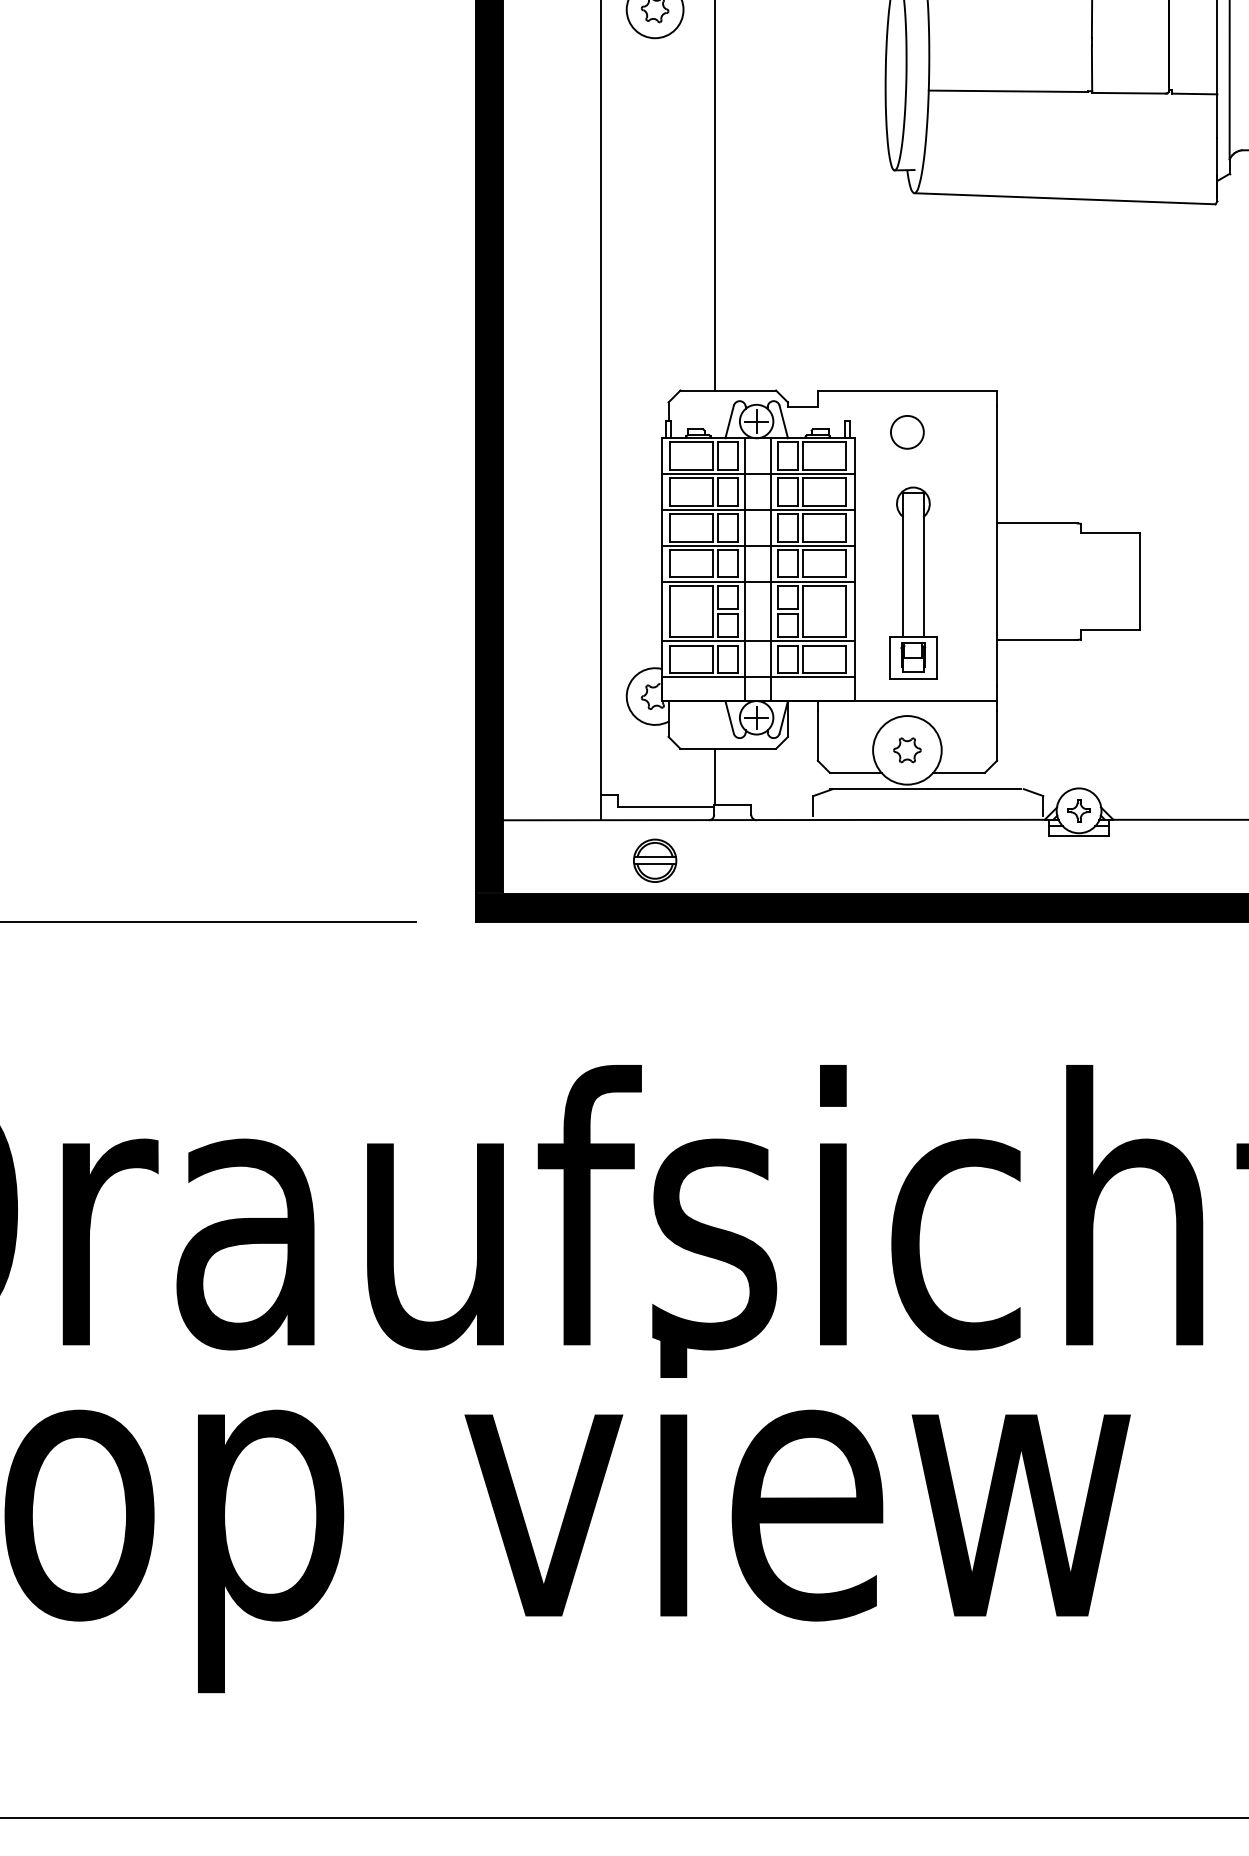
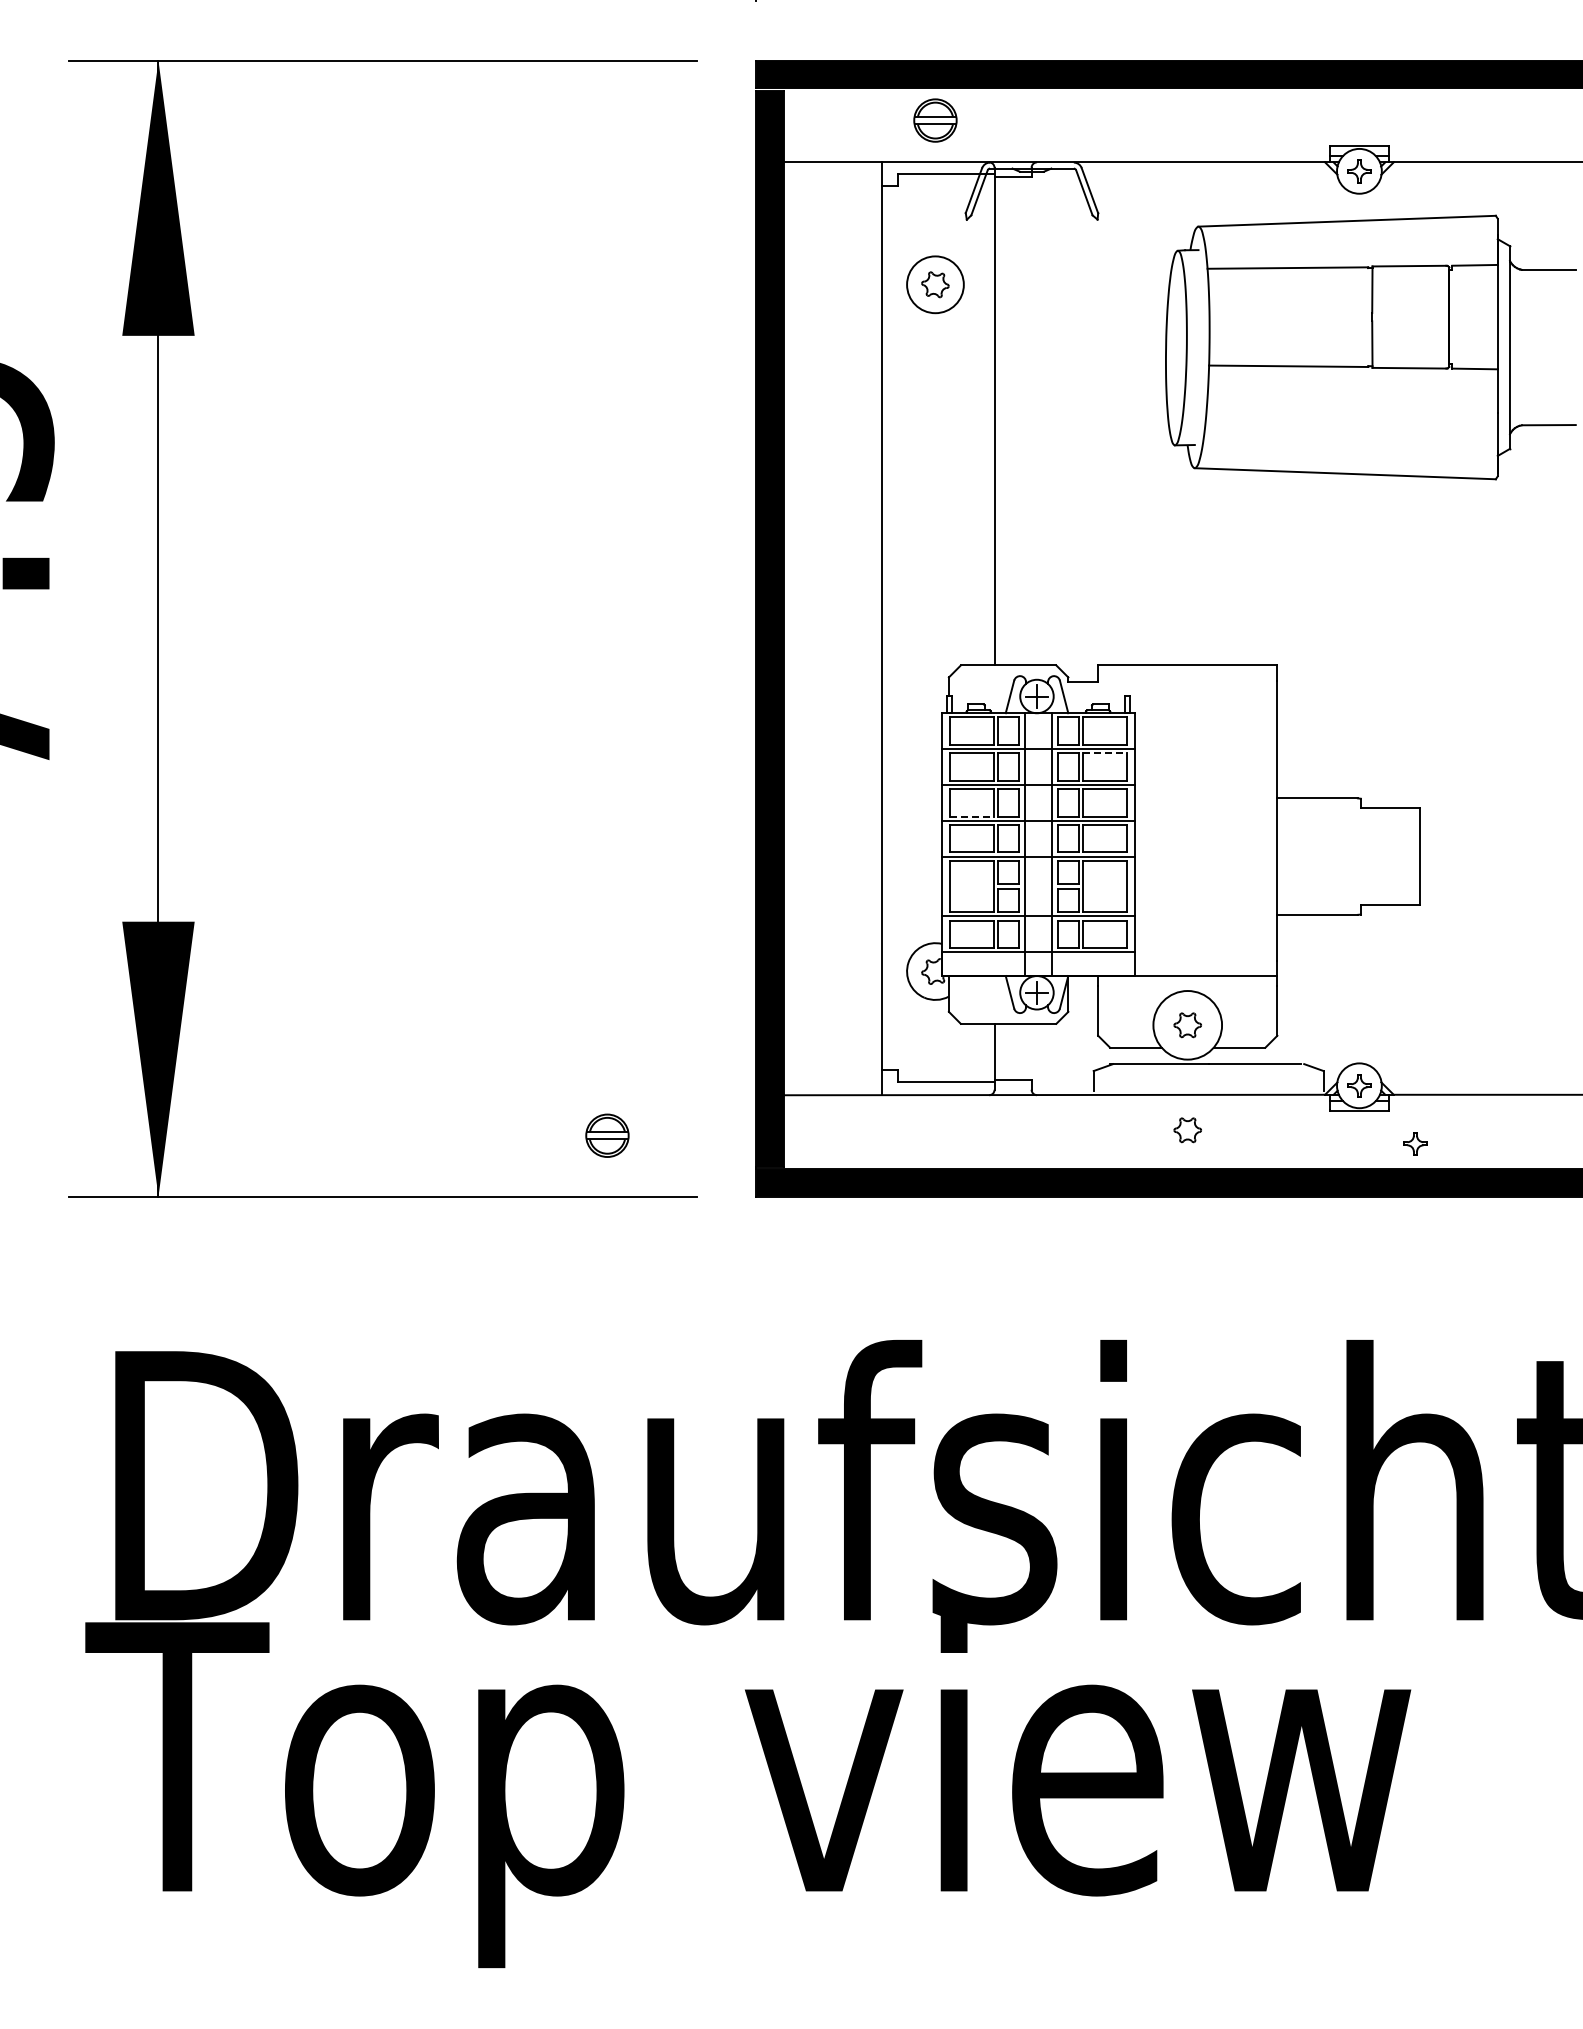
circle: (907, 432) -> (1187, 707), removed
line: (824, 478) -> (1104, 753), solid -> dashed
line: (691, 541) -> (971, 816), solid -> dashed
part: (913, 582) -> (1193, 857), removed
part: (907, 855) -> (1187, 1130), added
part: (655, 860) -> (607, 1135), moved
part: (1135, 868) -> (1415, 1143), added

